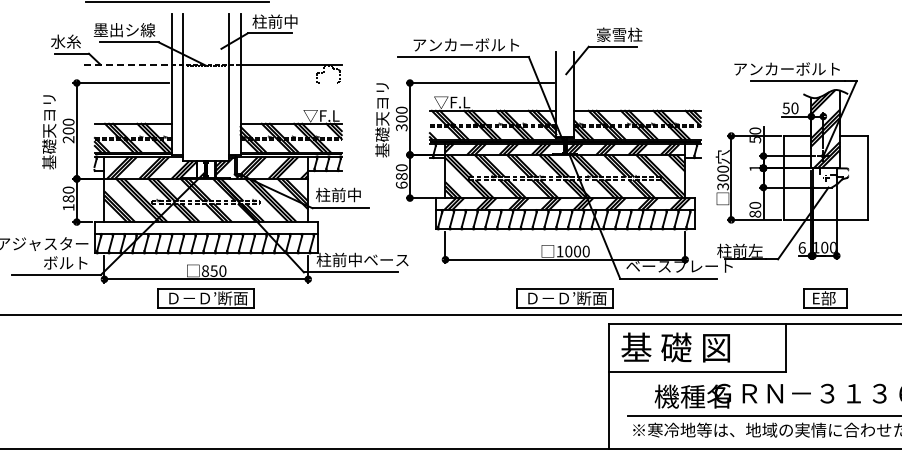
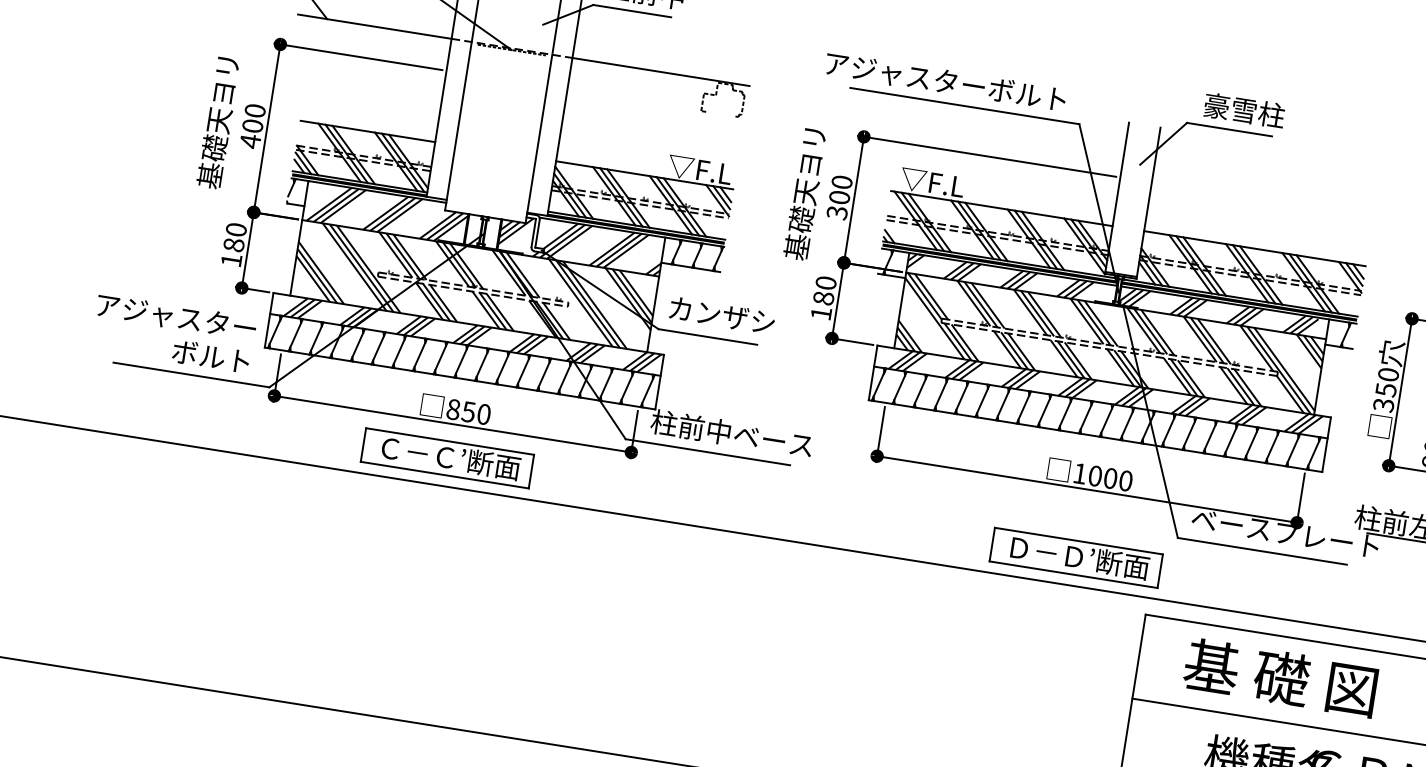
text: (419, 45) -> (891, 73), アンカーボルト -> アジャスターボルト
line: (127, 64) -> (374, 26), dashed -> solid
text: (68, 139) -> (250, 141), 200 -> 400
text: (722, 177) -> (1385, 389), 300 -> 350
text: (401, 184) -> (820, 312), 680 -> 180
text: (346, 194) -> (721, 314), 柱前中 -> カンザシ
hatch: (209, 228) -> (472, 336), added
text: (189, 298) -> (417, 453), Ｄ－Ｄ’断面 -> Ｃ－Ｃ’断面
text: (675, 347) -> (1280, 677), moved

